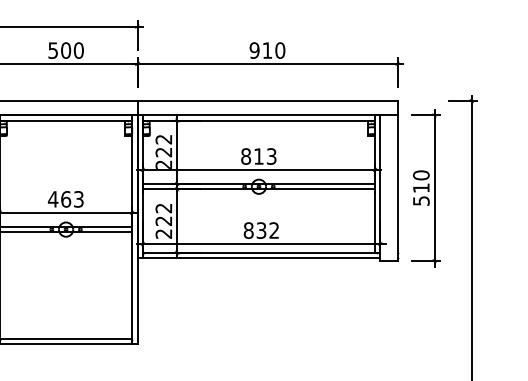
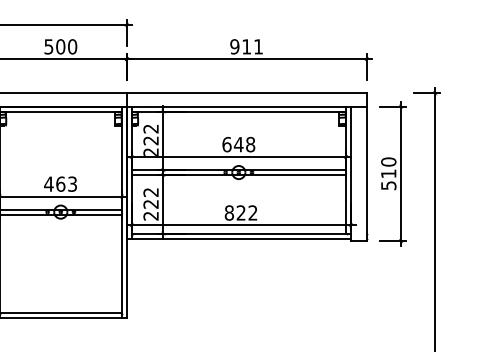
text: (280, 50) -> (258, 46), 910 -> 911
text: (258, 156) -> (238, 144), 813 -> 648
text: (260, 230) -> (240, 212), 832 -> 822

